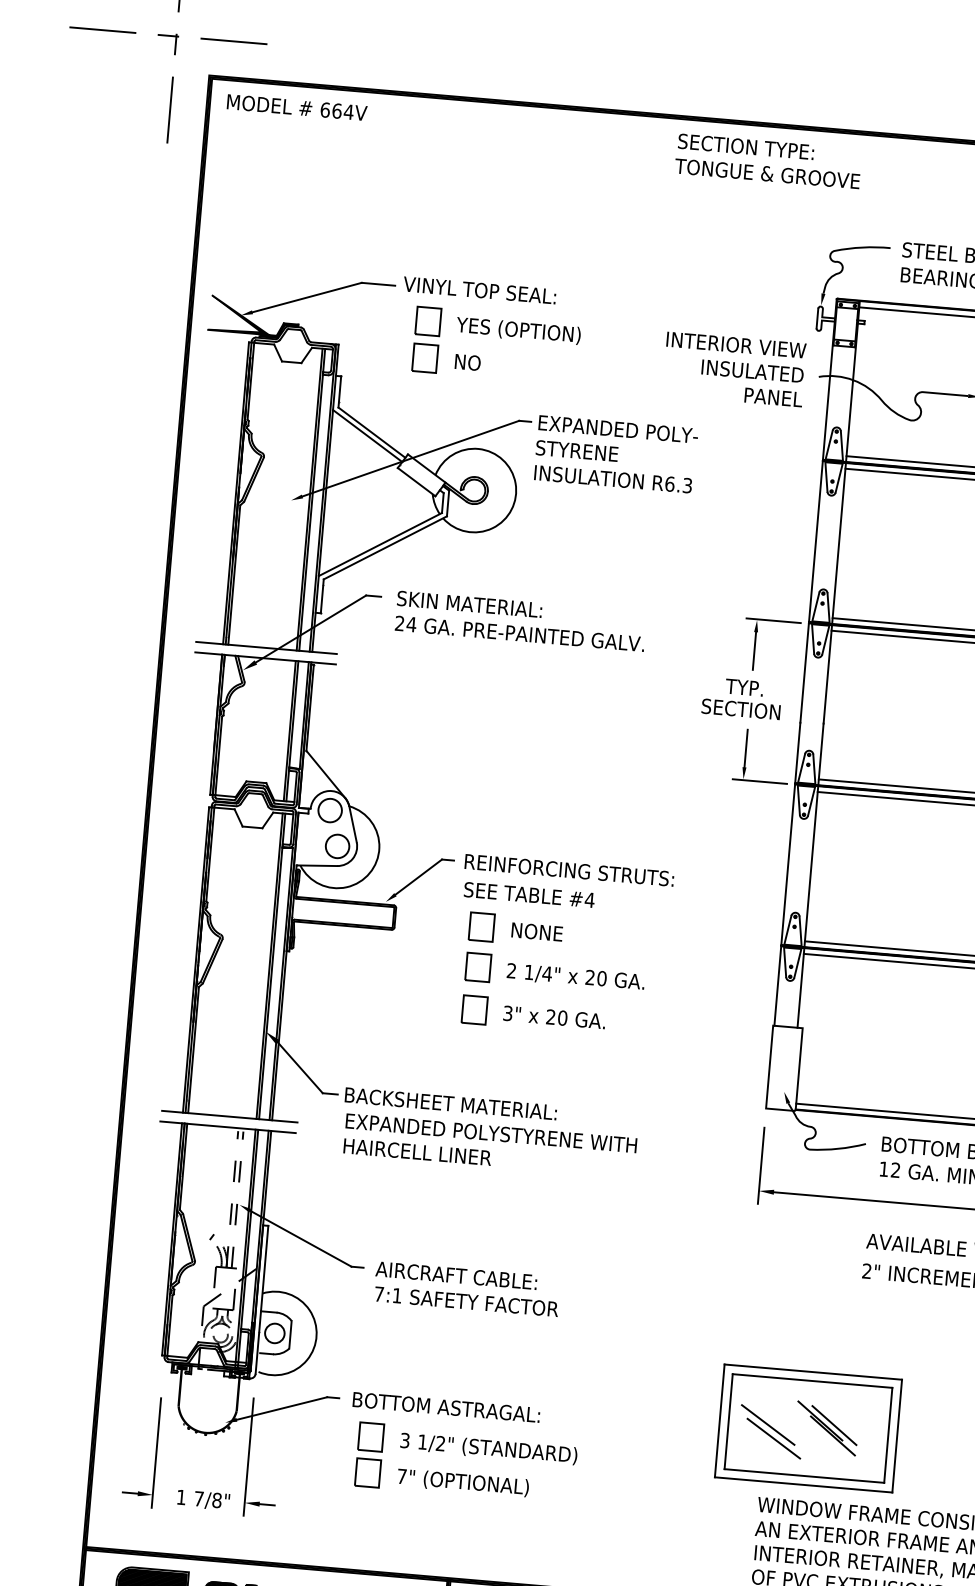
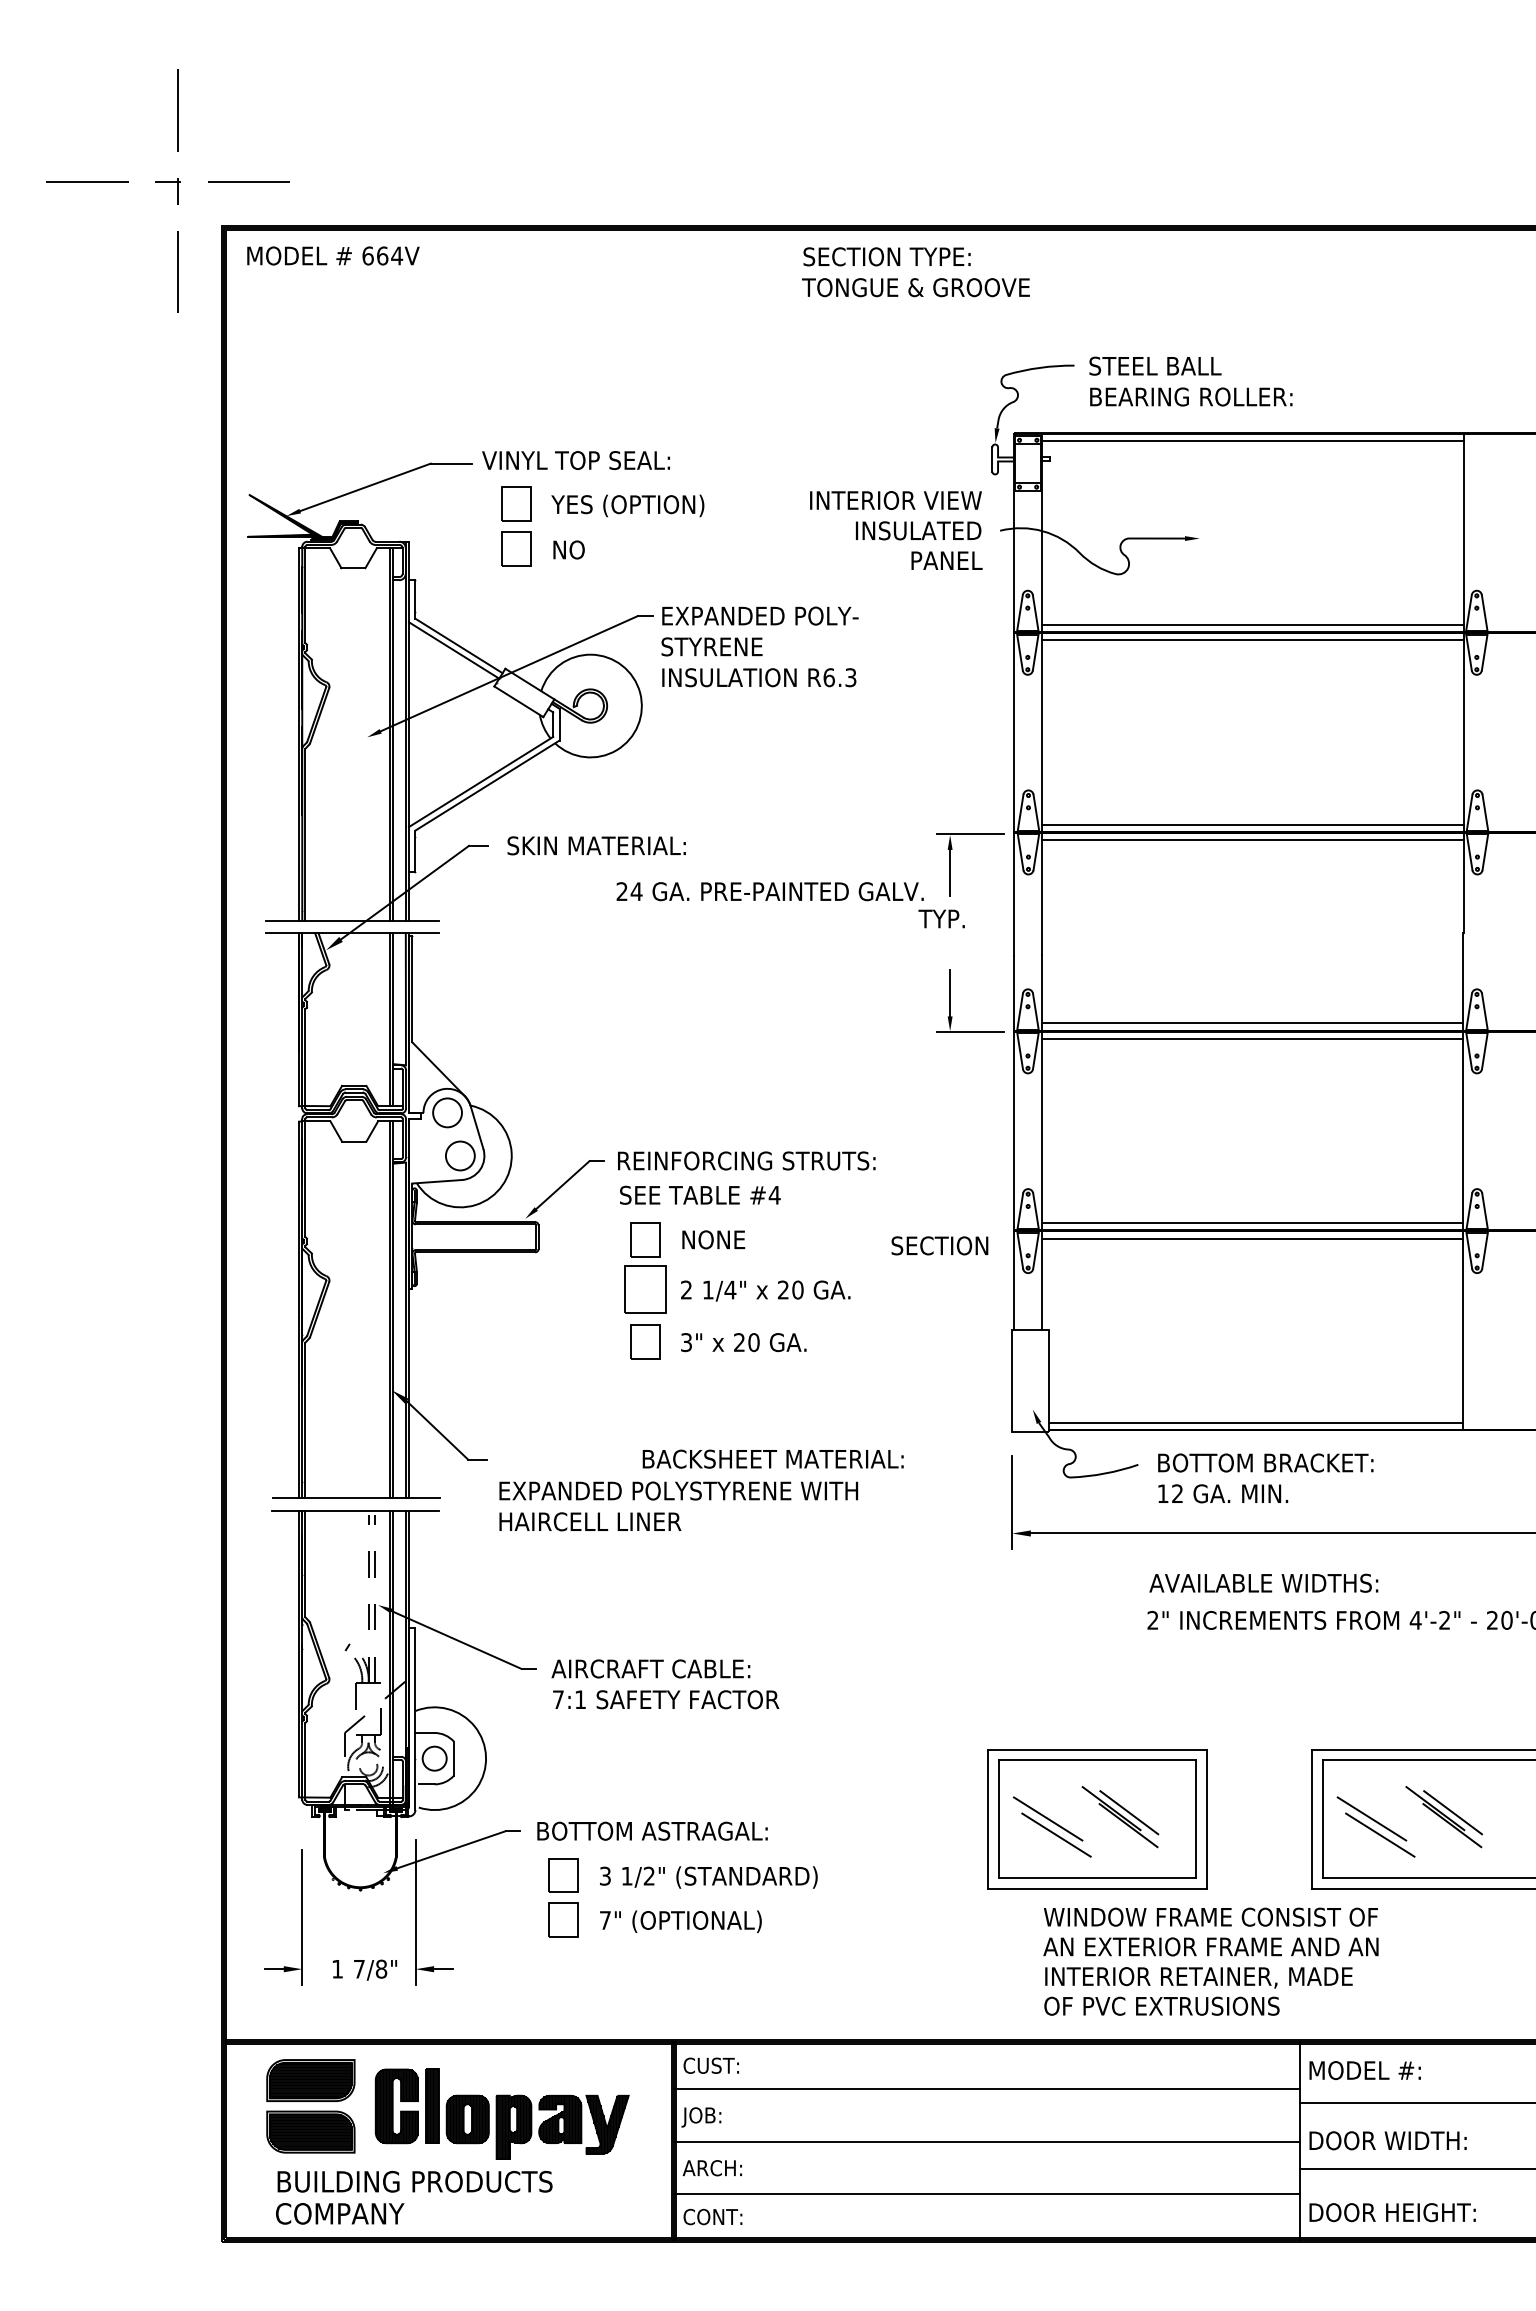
text: (519, 633) -> (769, 891), moved
text: (740, 709) -> (939, 1245), moved
part: (478, 966) -> (645, 1288), size x1.4
text: (450, 1103) -> (772, 1458), moved

